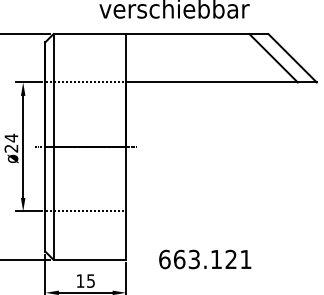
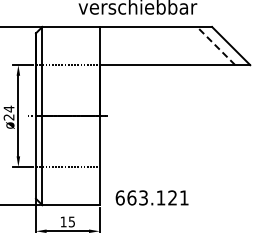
line: (272, 57) -> (215, 45), solid -> dashed
text: (204, 258) -> (151, 197), moved

